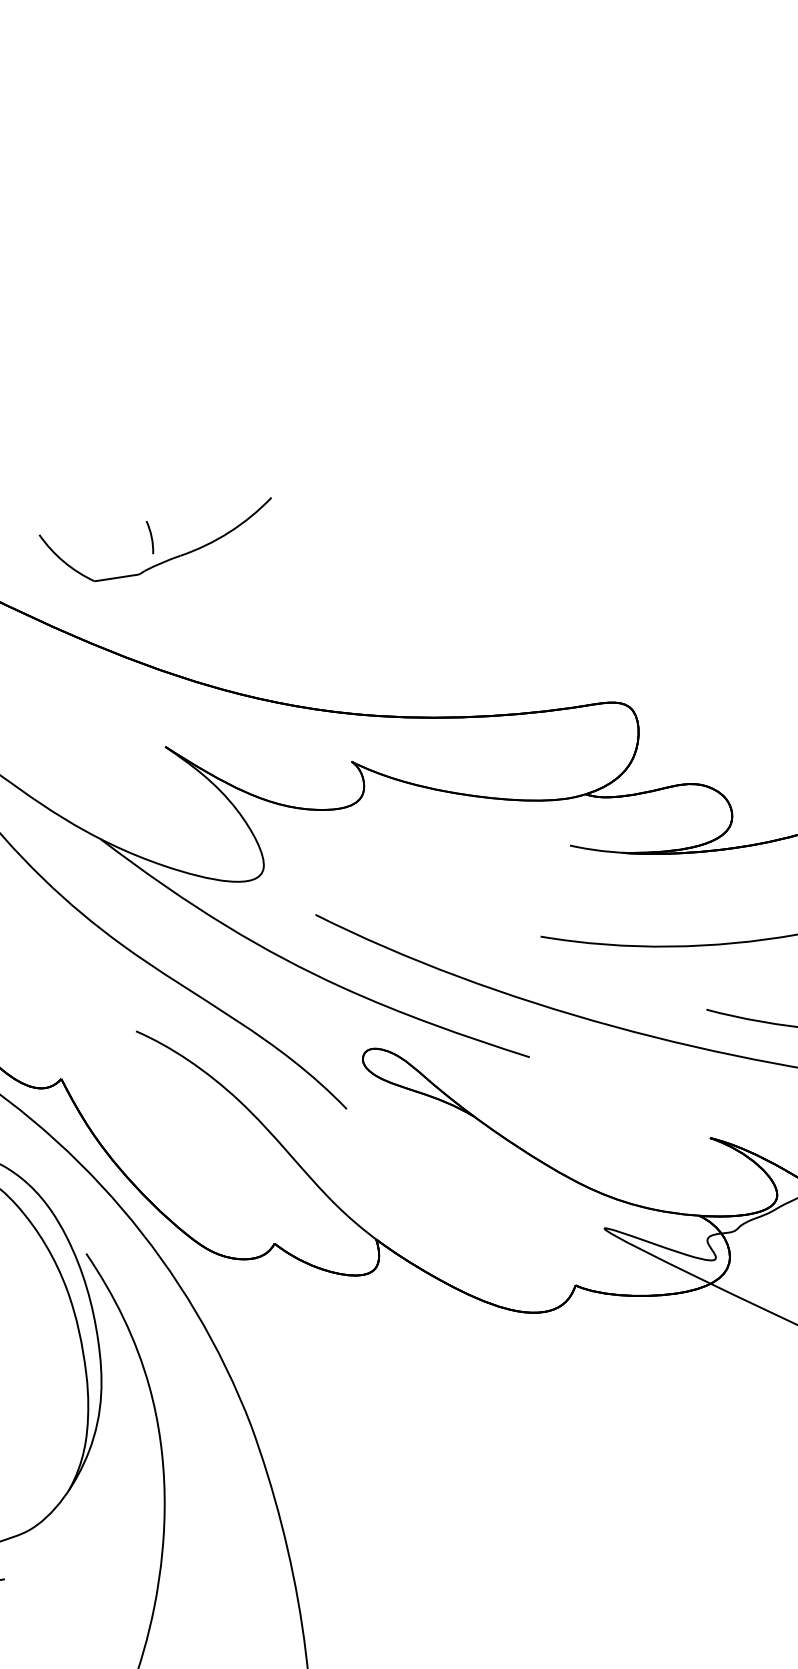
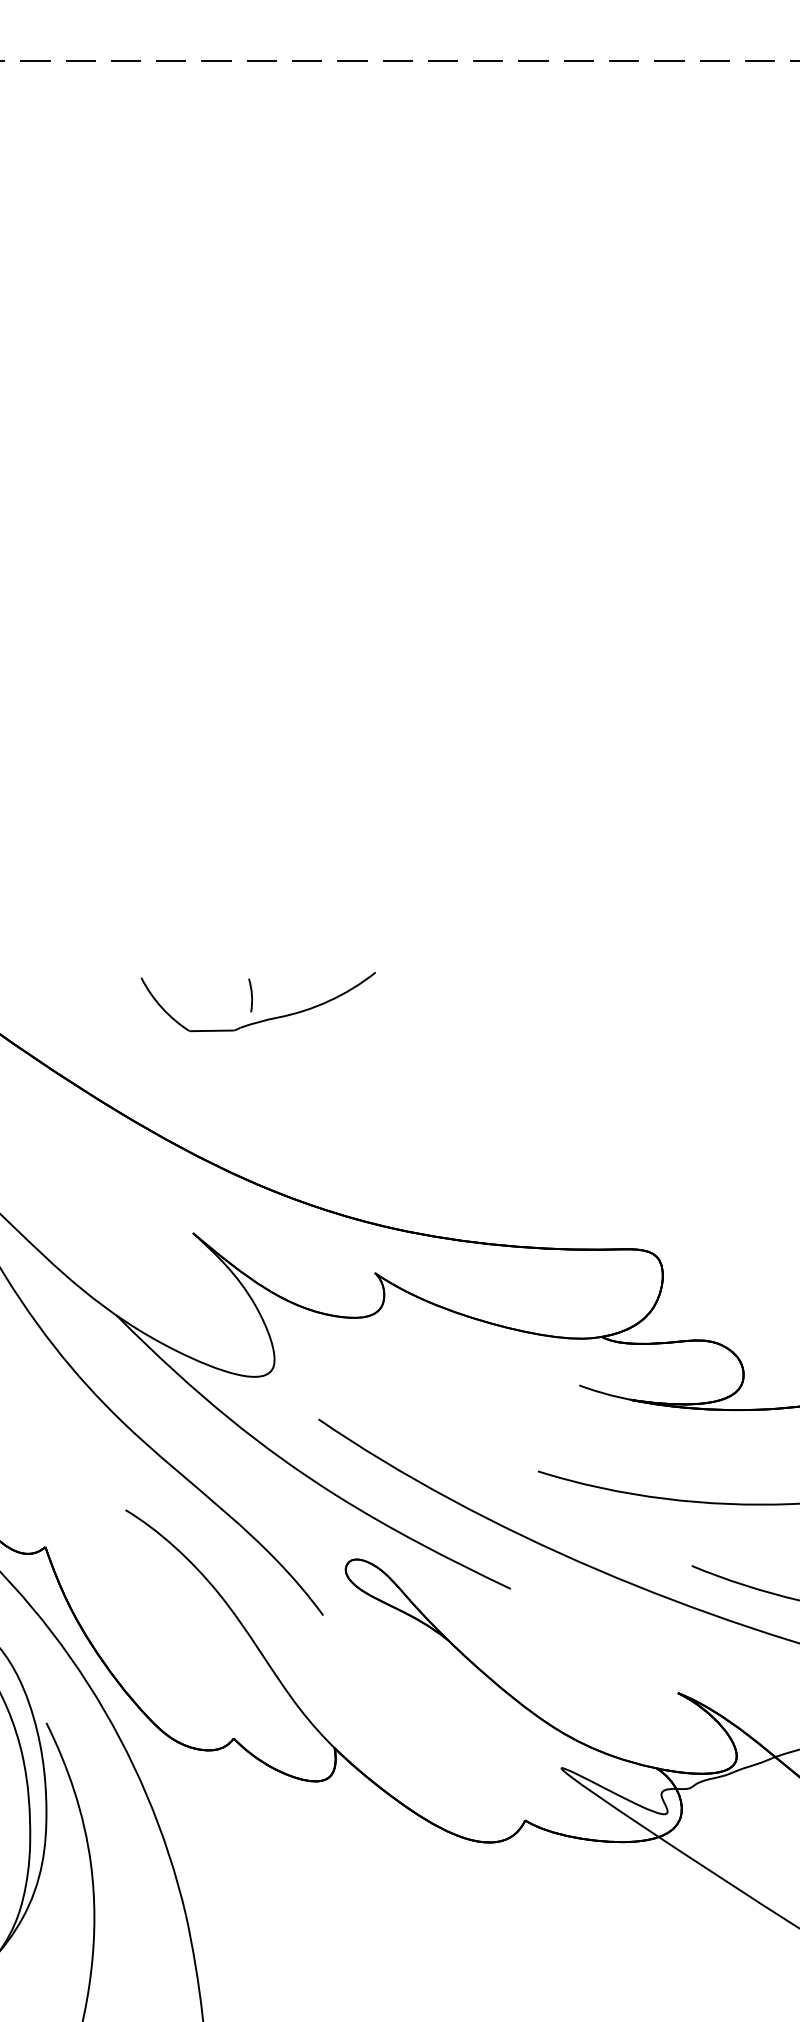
part: (158, 543) -> (257, 1002), moved

